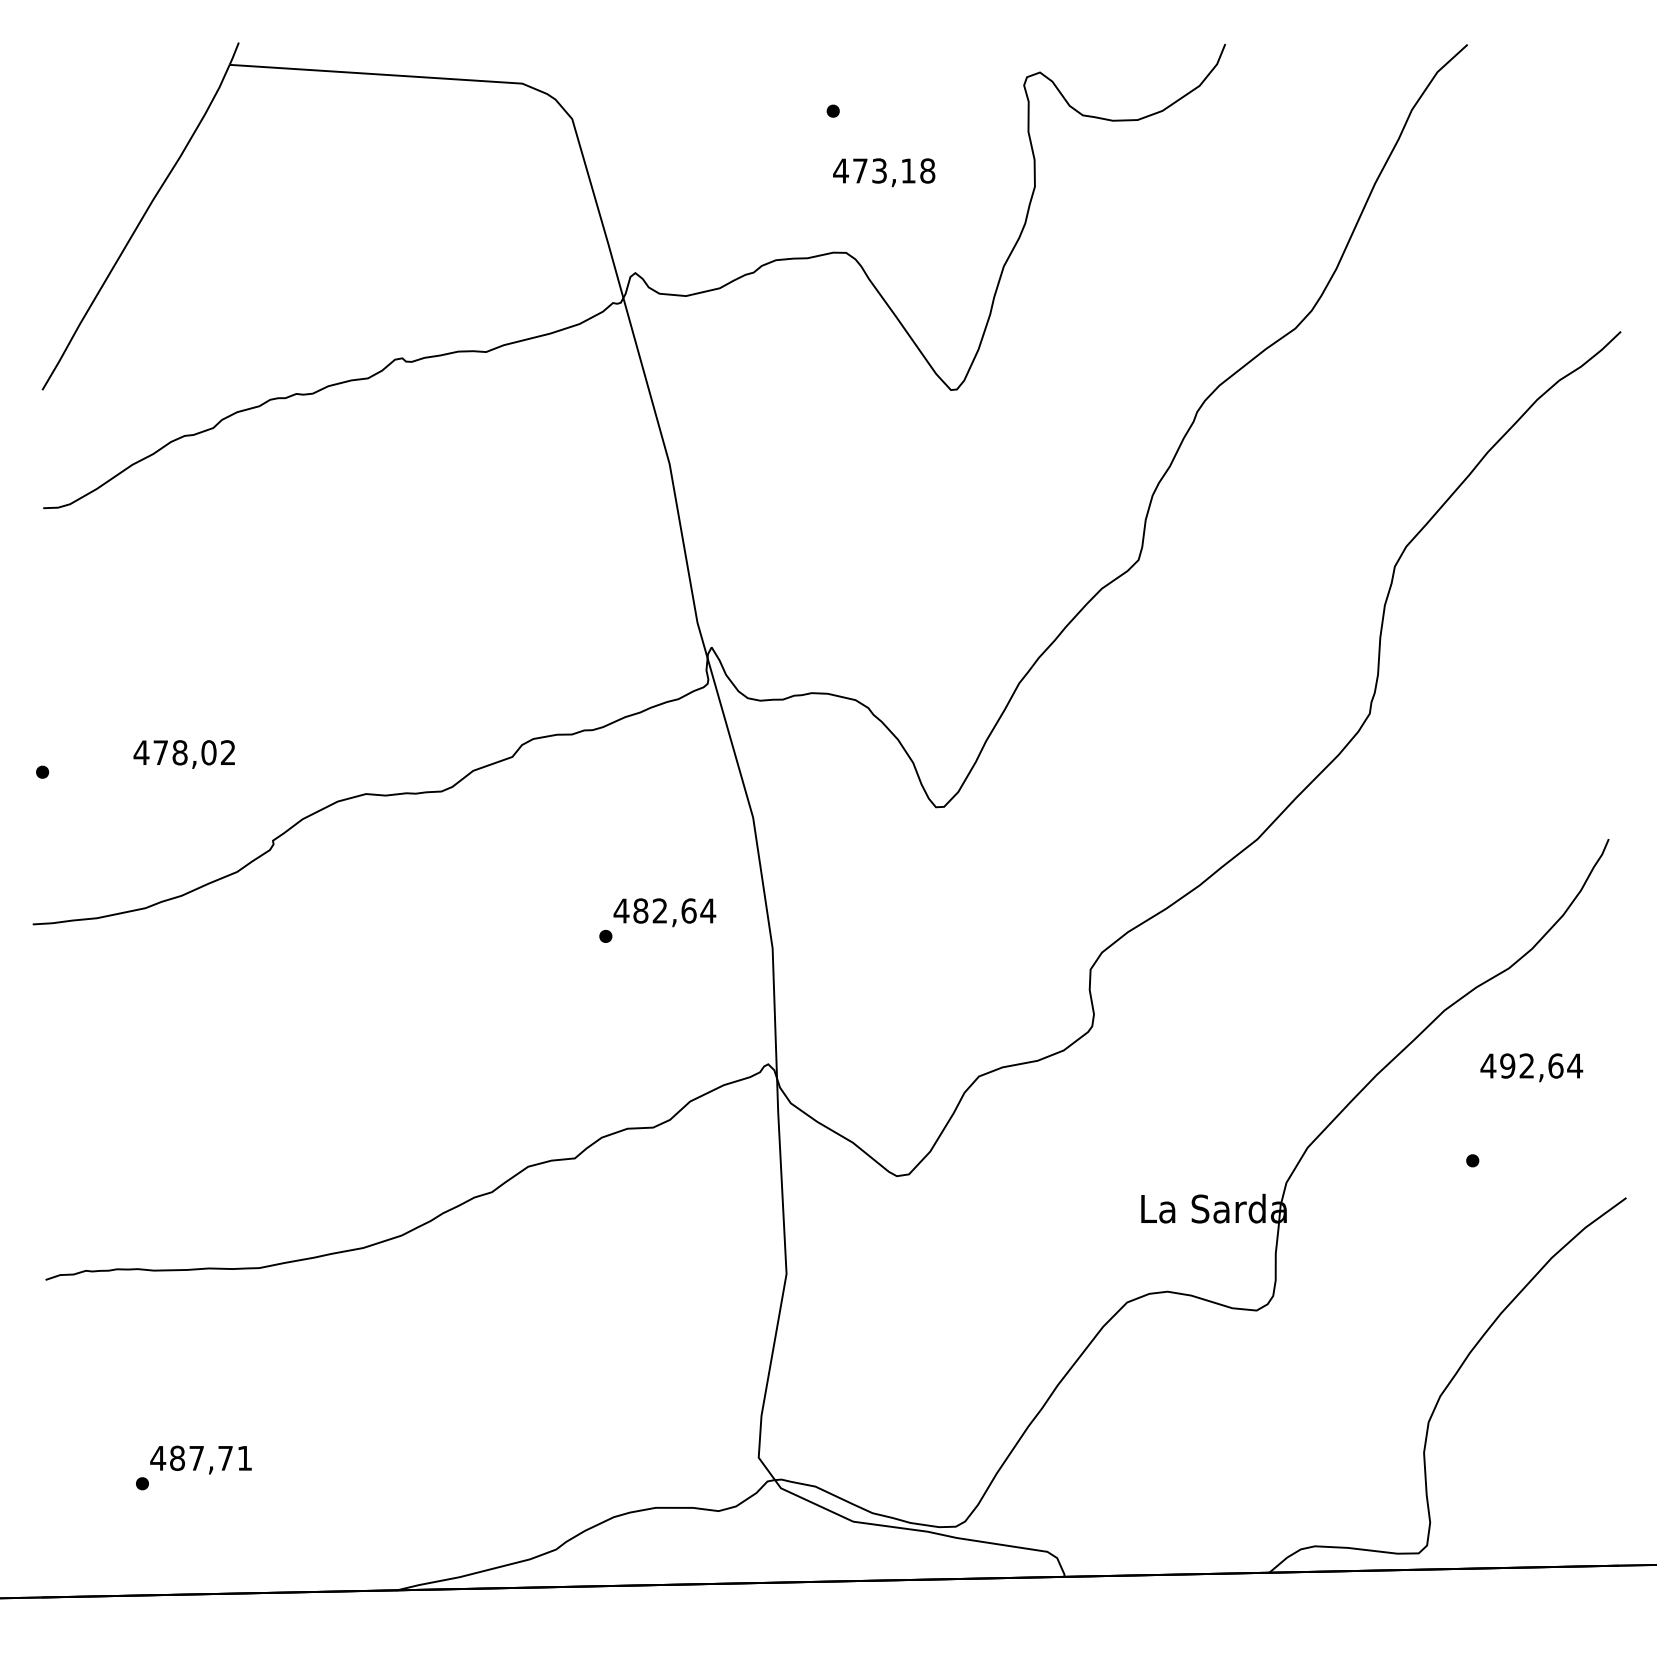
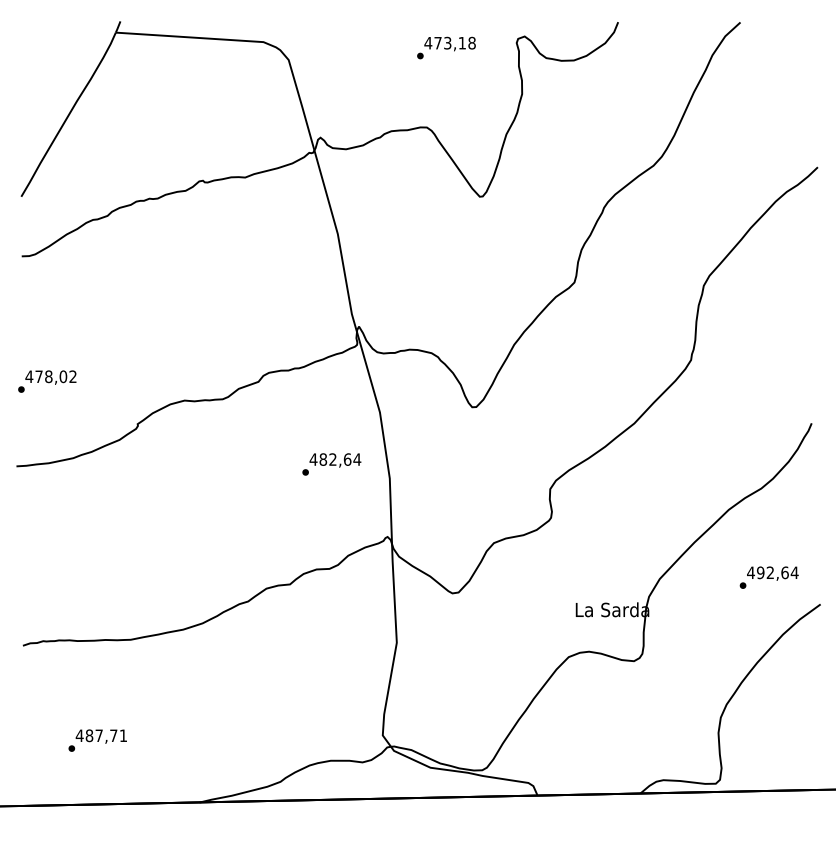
text: (882, 171) -> (449, 43), moved
text: (183, 754) -> (50, 377), moved
text: (1531, 1067) -> (772, 573), moved

